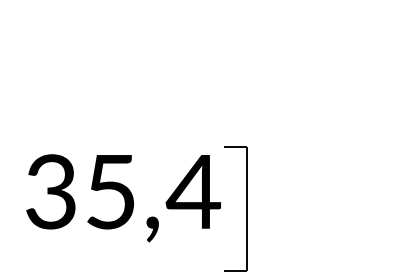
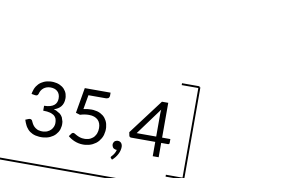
text: (123, 198) -> (98, 123), moved

